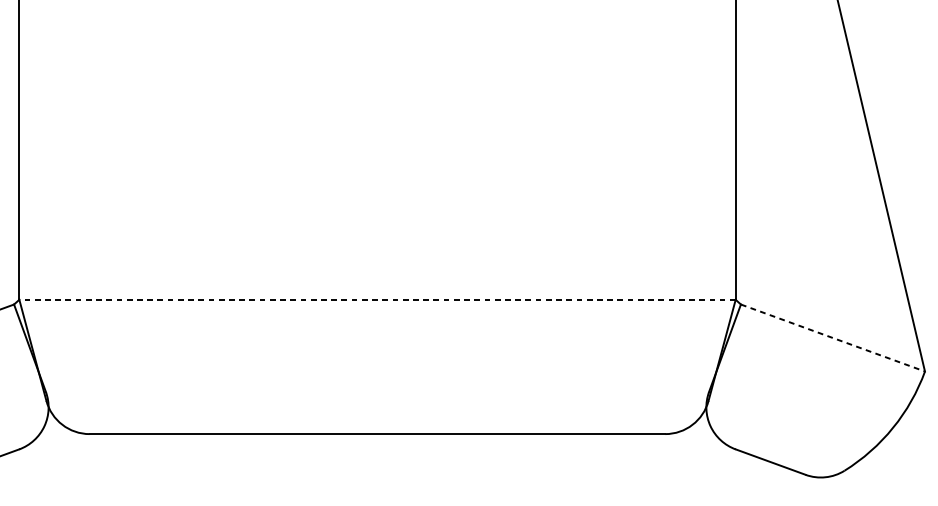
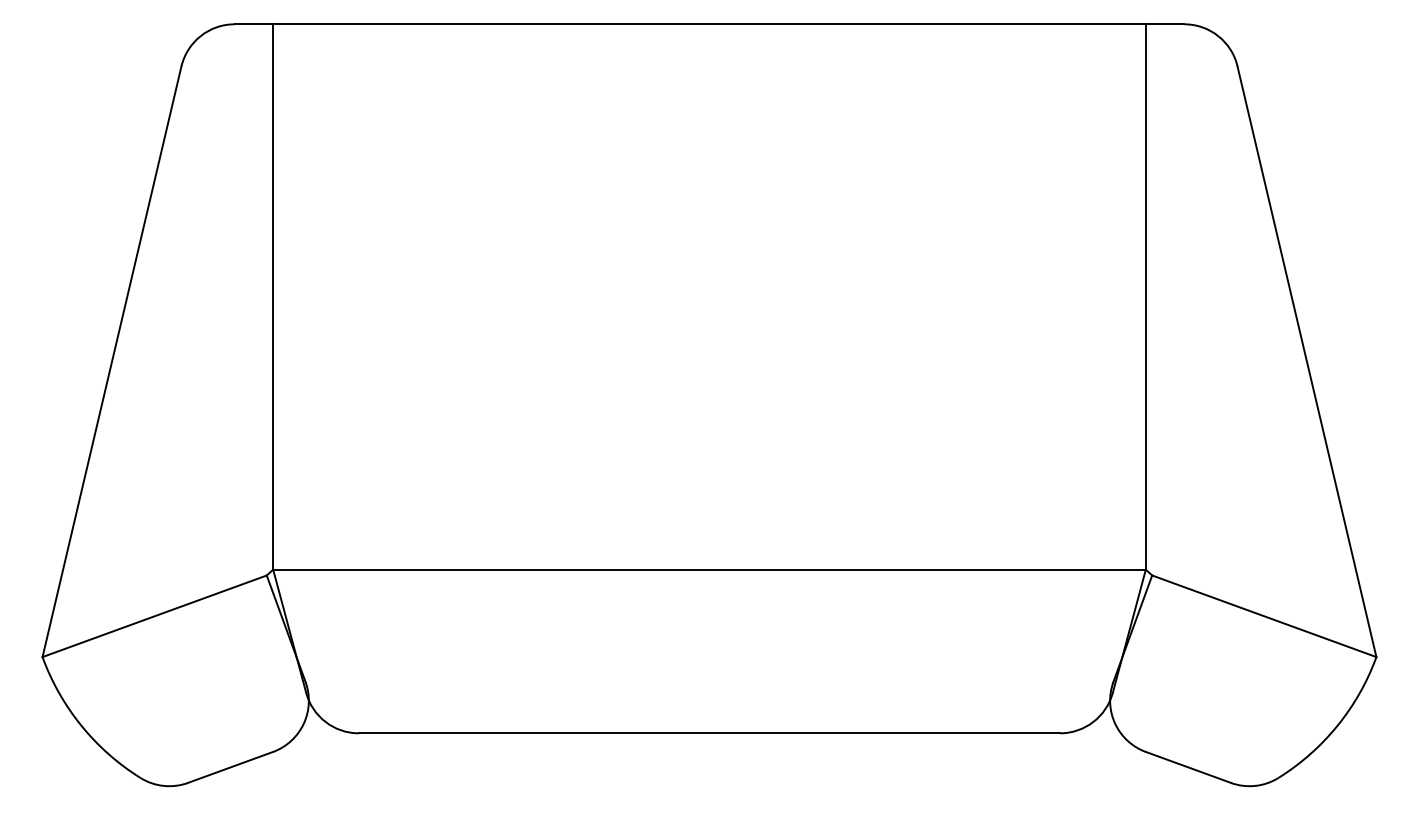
line: (377, 299) -> (709, 569), dashed -> solid
line: (833, 338) -> (1264, 616), dashed -> solid

